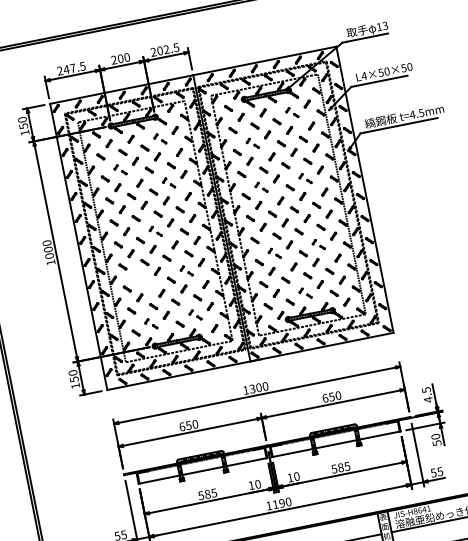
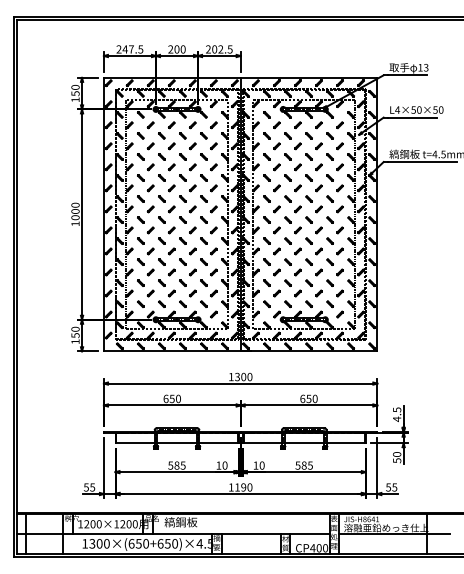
part: (292, 112) -> (324, 130), size x1.67
part: (160, 139) -> (198, 130), size x1.67
part: (252, 143) -> (282, 151), size x1.67
part: (119, 170) -> (155, 151), size x1.67
part: (305, 178) -> (324, 193), size x1.67
part: (168, 183) -> (198, 172), size x1.67
part: (261, 187) -> (282, 193), size x1.67
part: (154, 231) -> (176, 214), size x1.67
part: (318, 244) -> (324, 256), size x1.67
part: (274, 253) -> (282, 256), size x1.67
part: (186, 271) -> (198, 256), size x1.67
part: (141, 280) -> (155, 256), added
part: (305, 293) -> (303, 298), size x1.67
part: (195, 314) -> (198, 298), size x1.67
part: (150, 323) -> (155, 298), size x1.67

